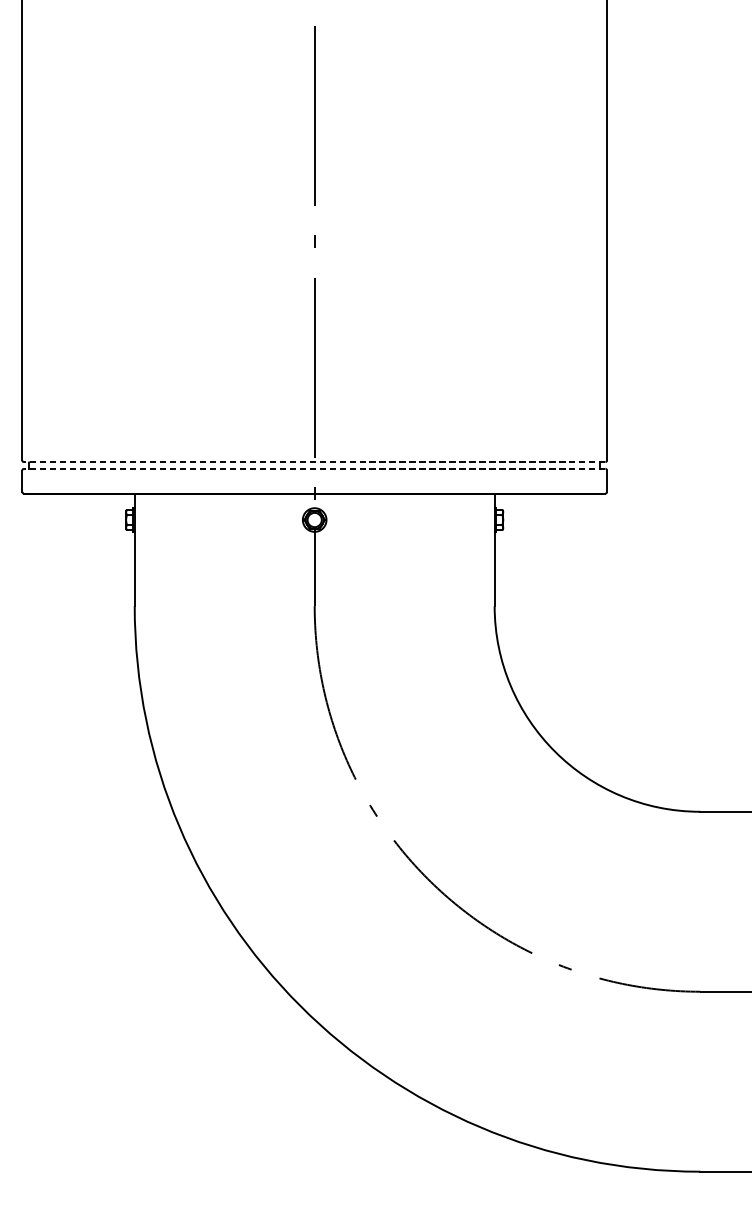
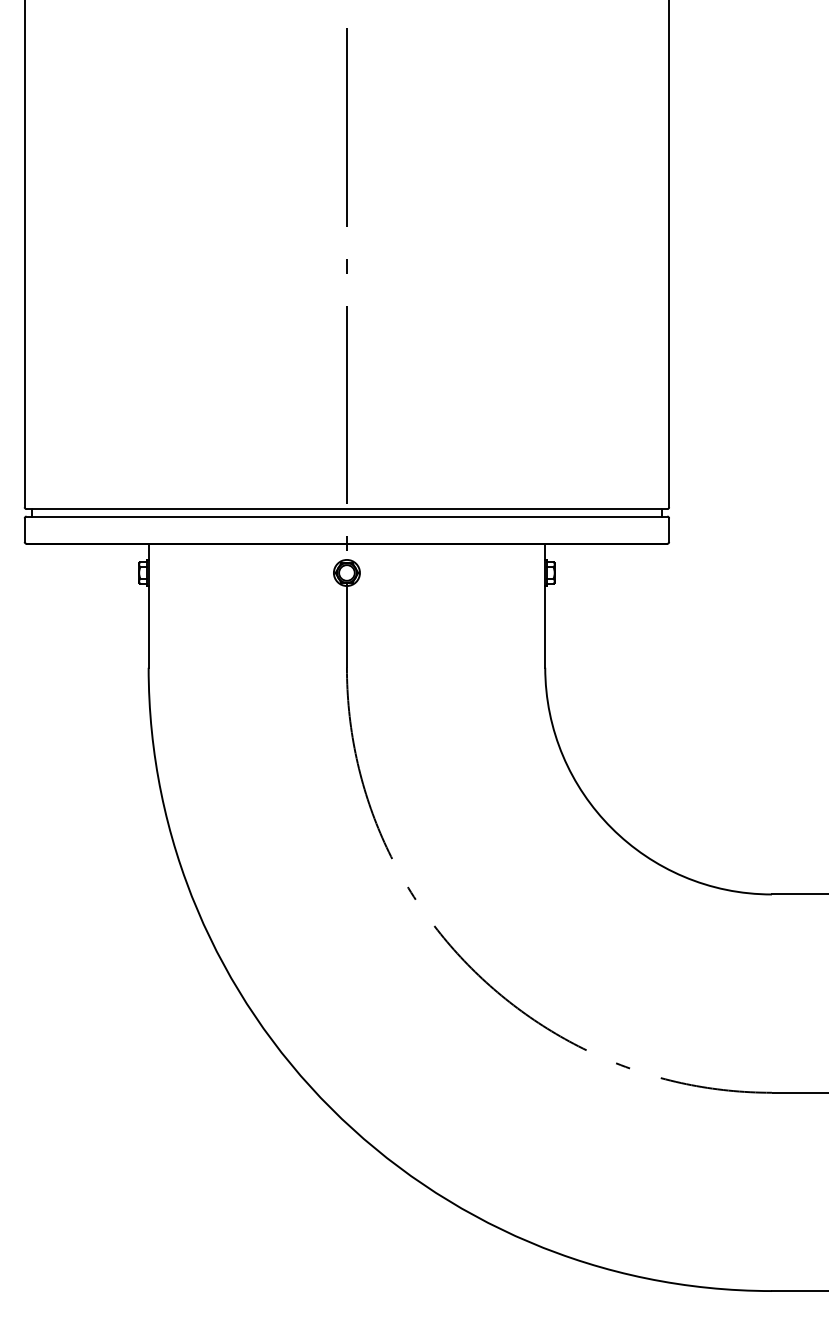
line: (314, 462) -> (346, 509), dashed -> solid
line: (314, 468) -> (346, 516), dashed -> solid

